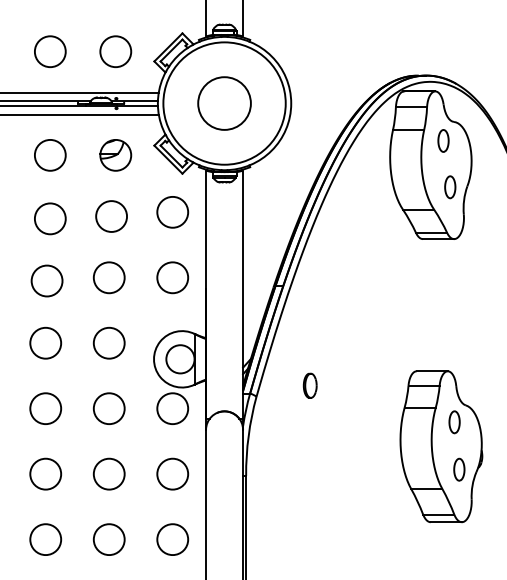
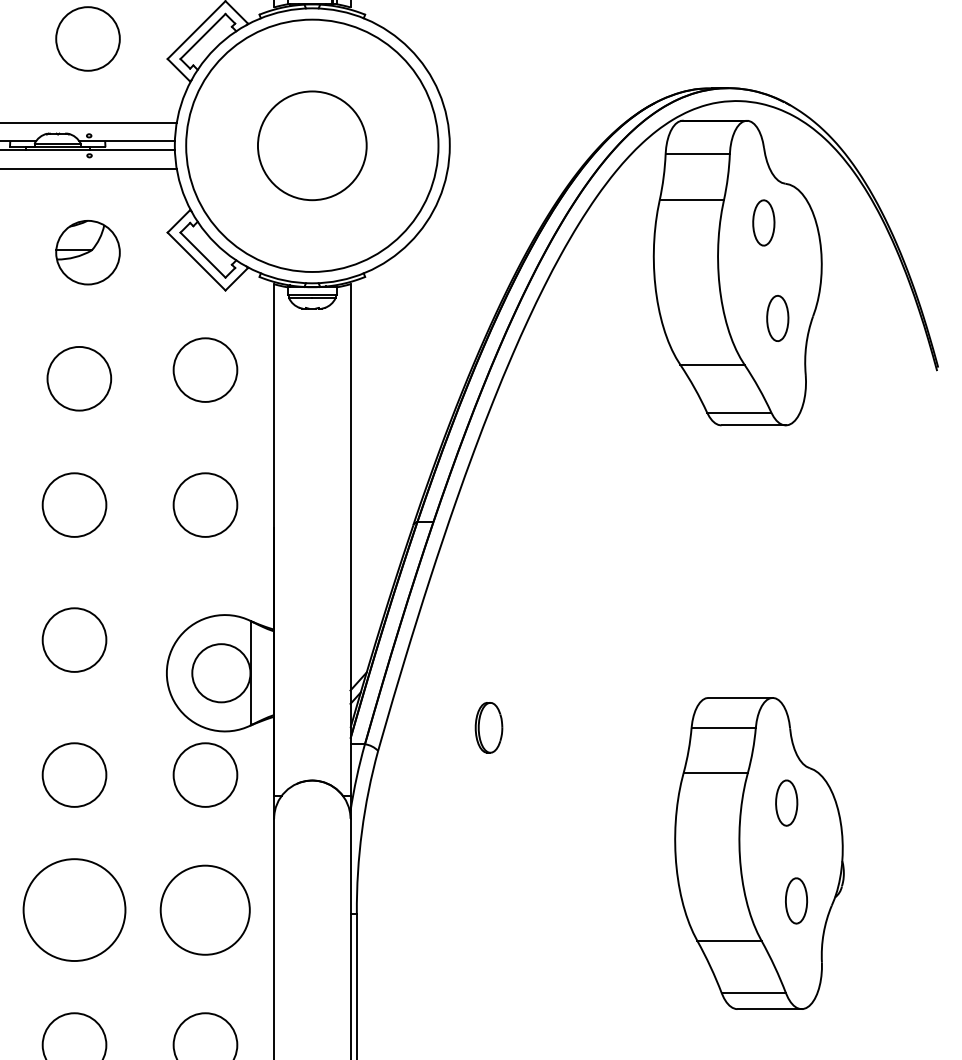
circle: (108, 473) -> (72, 908), size x1.6
circle: (172, 473) -> (204, 908), size x1.4

